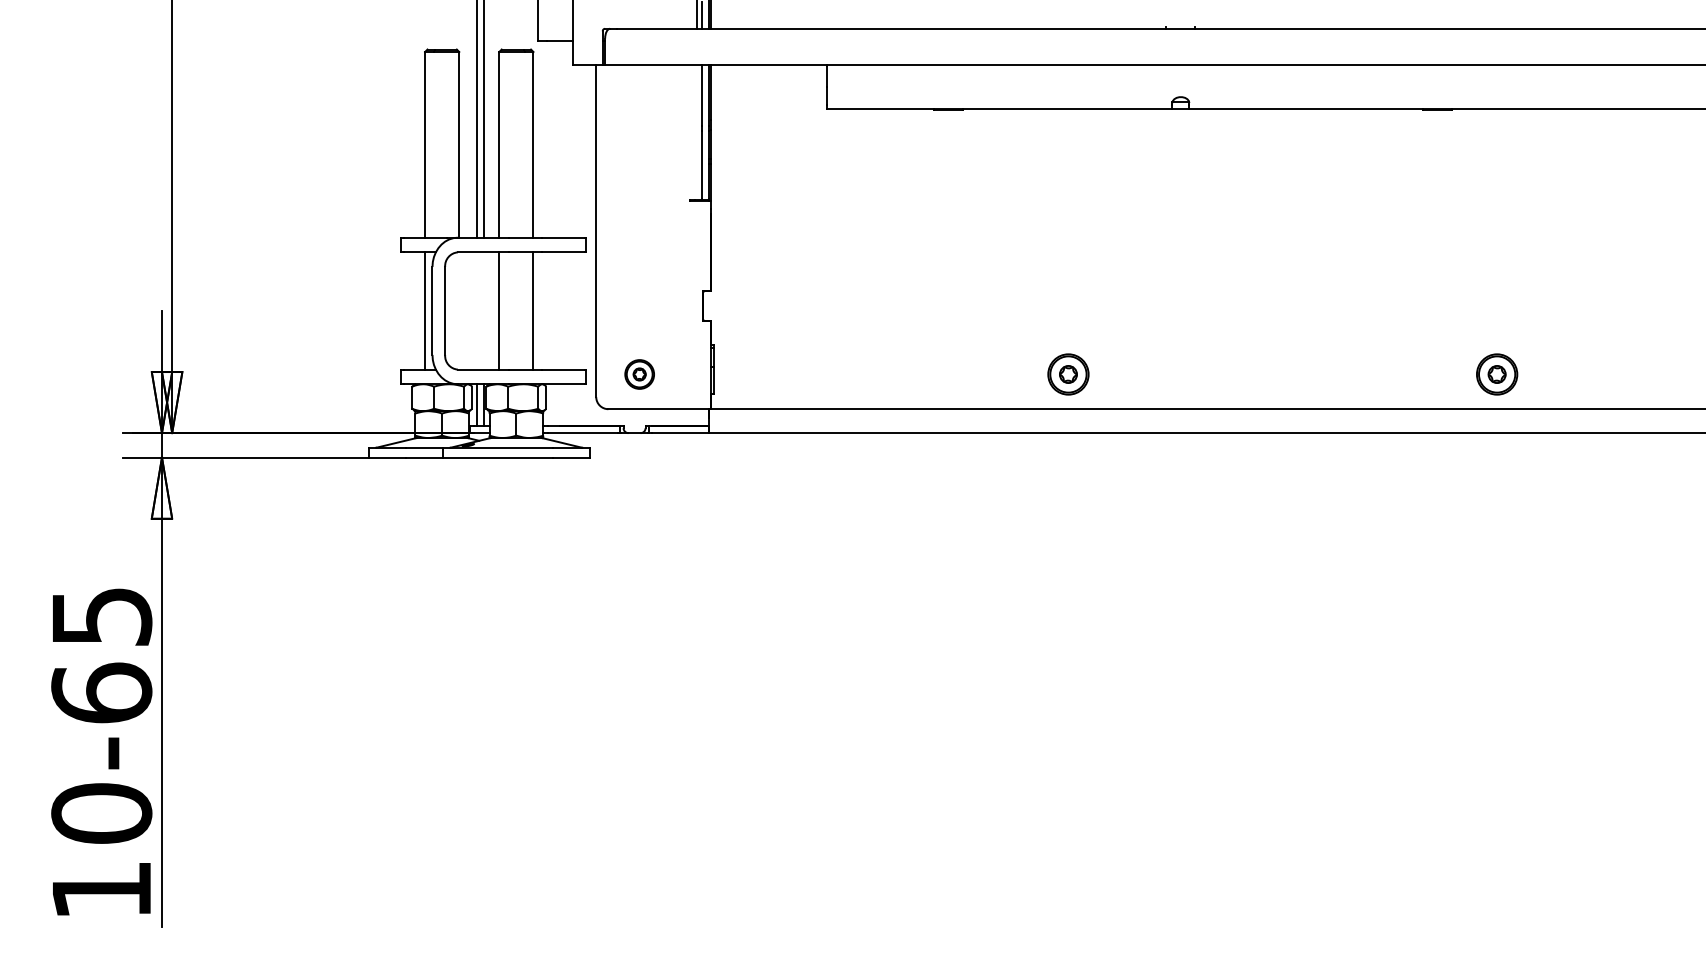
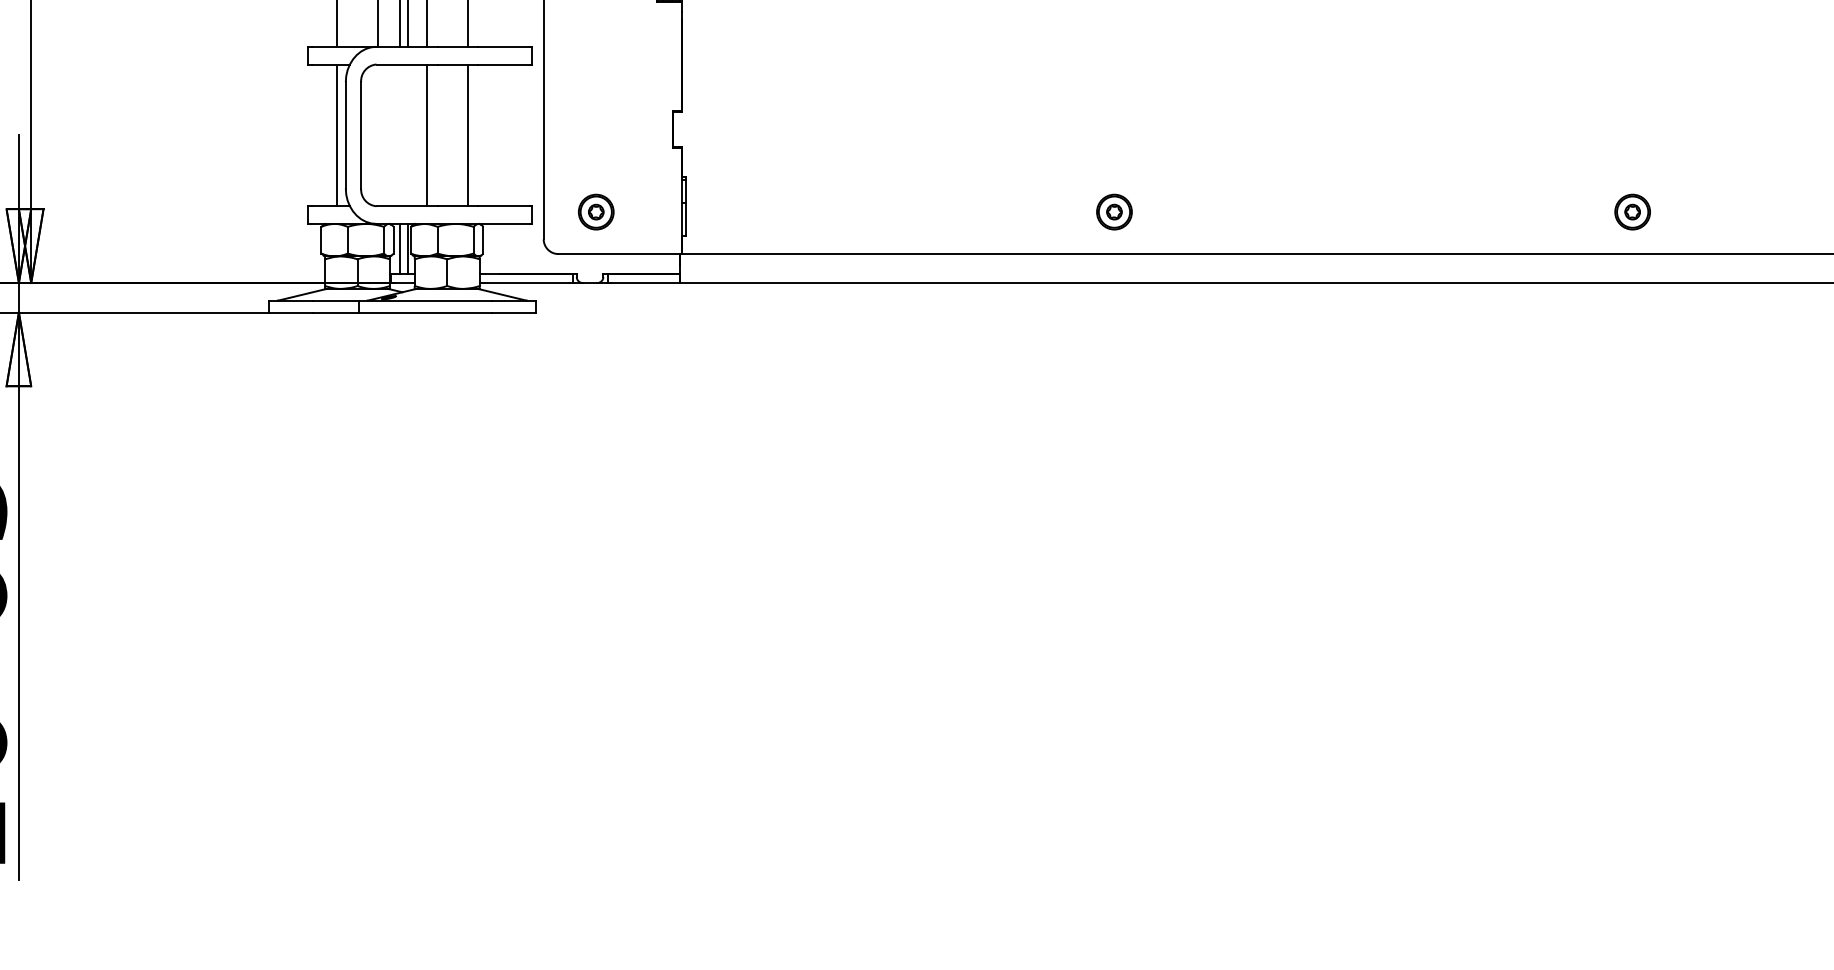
part: (1068, 374) -> (1114, 212), size x0.71
part: (1497, 374) -> (1632, 212), size x0.71

